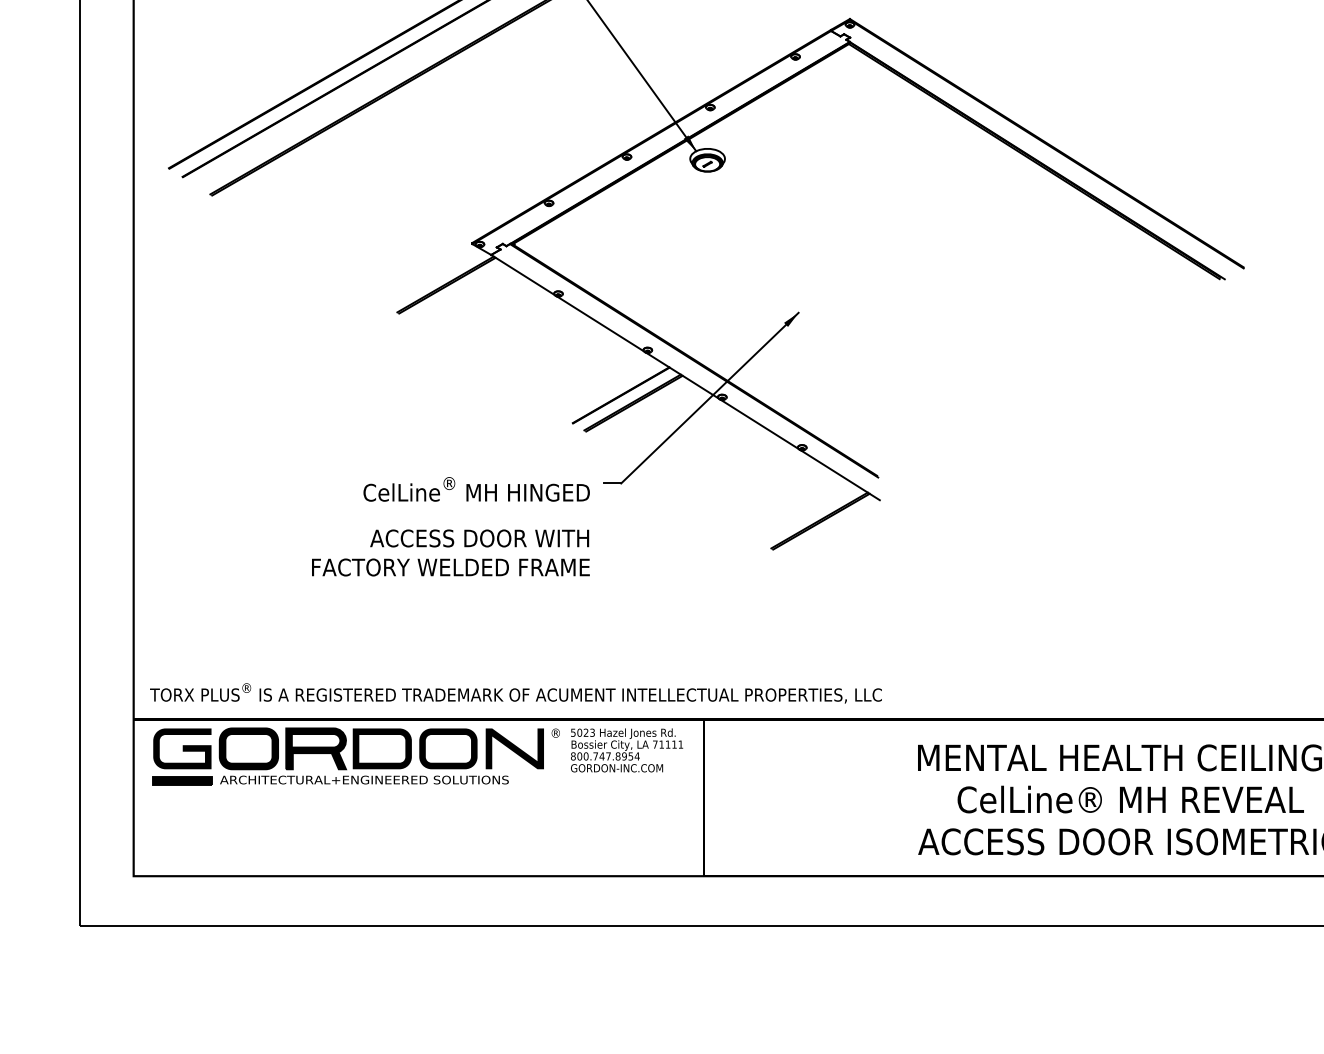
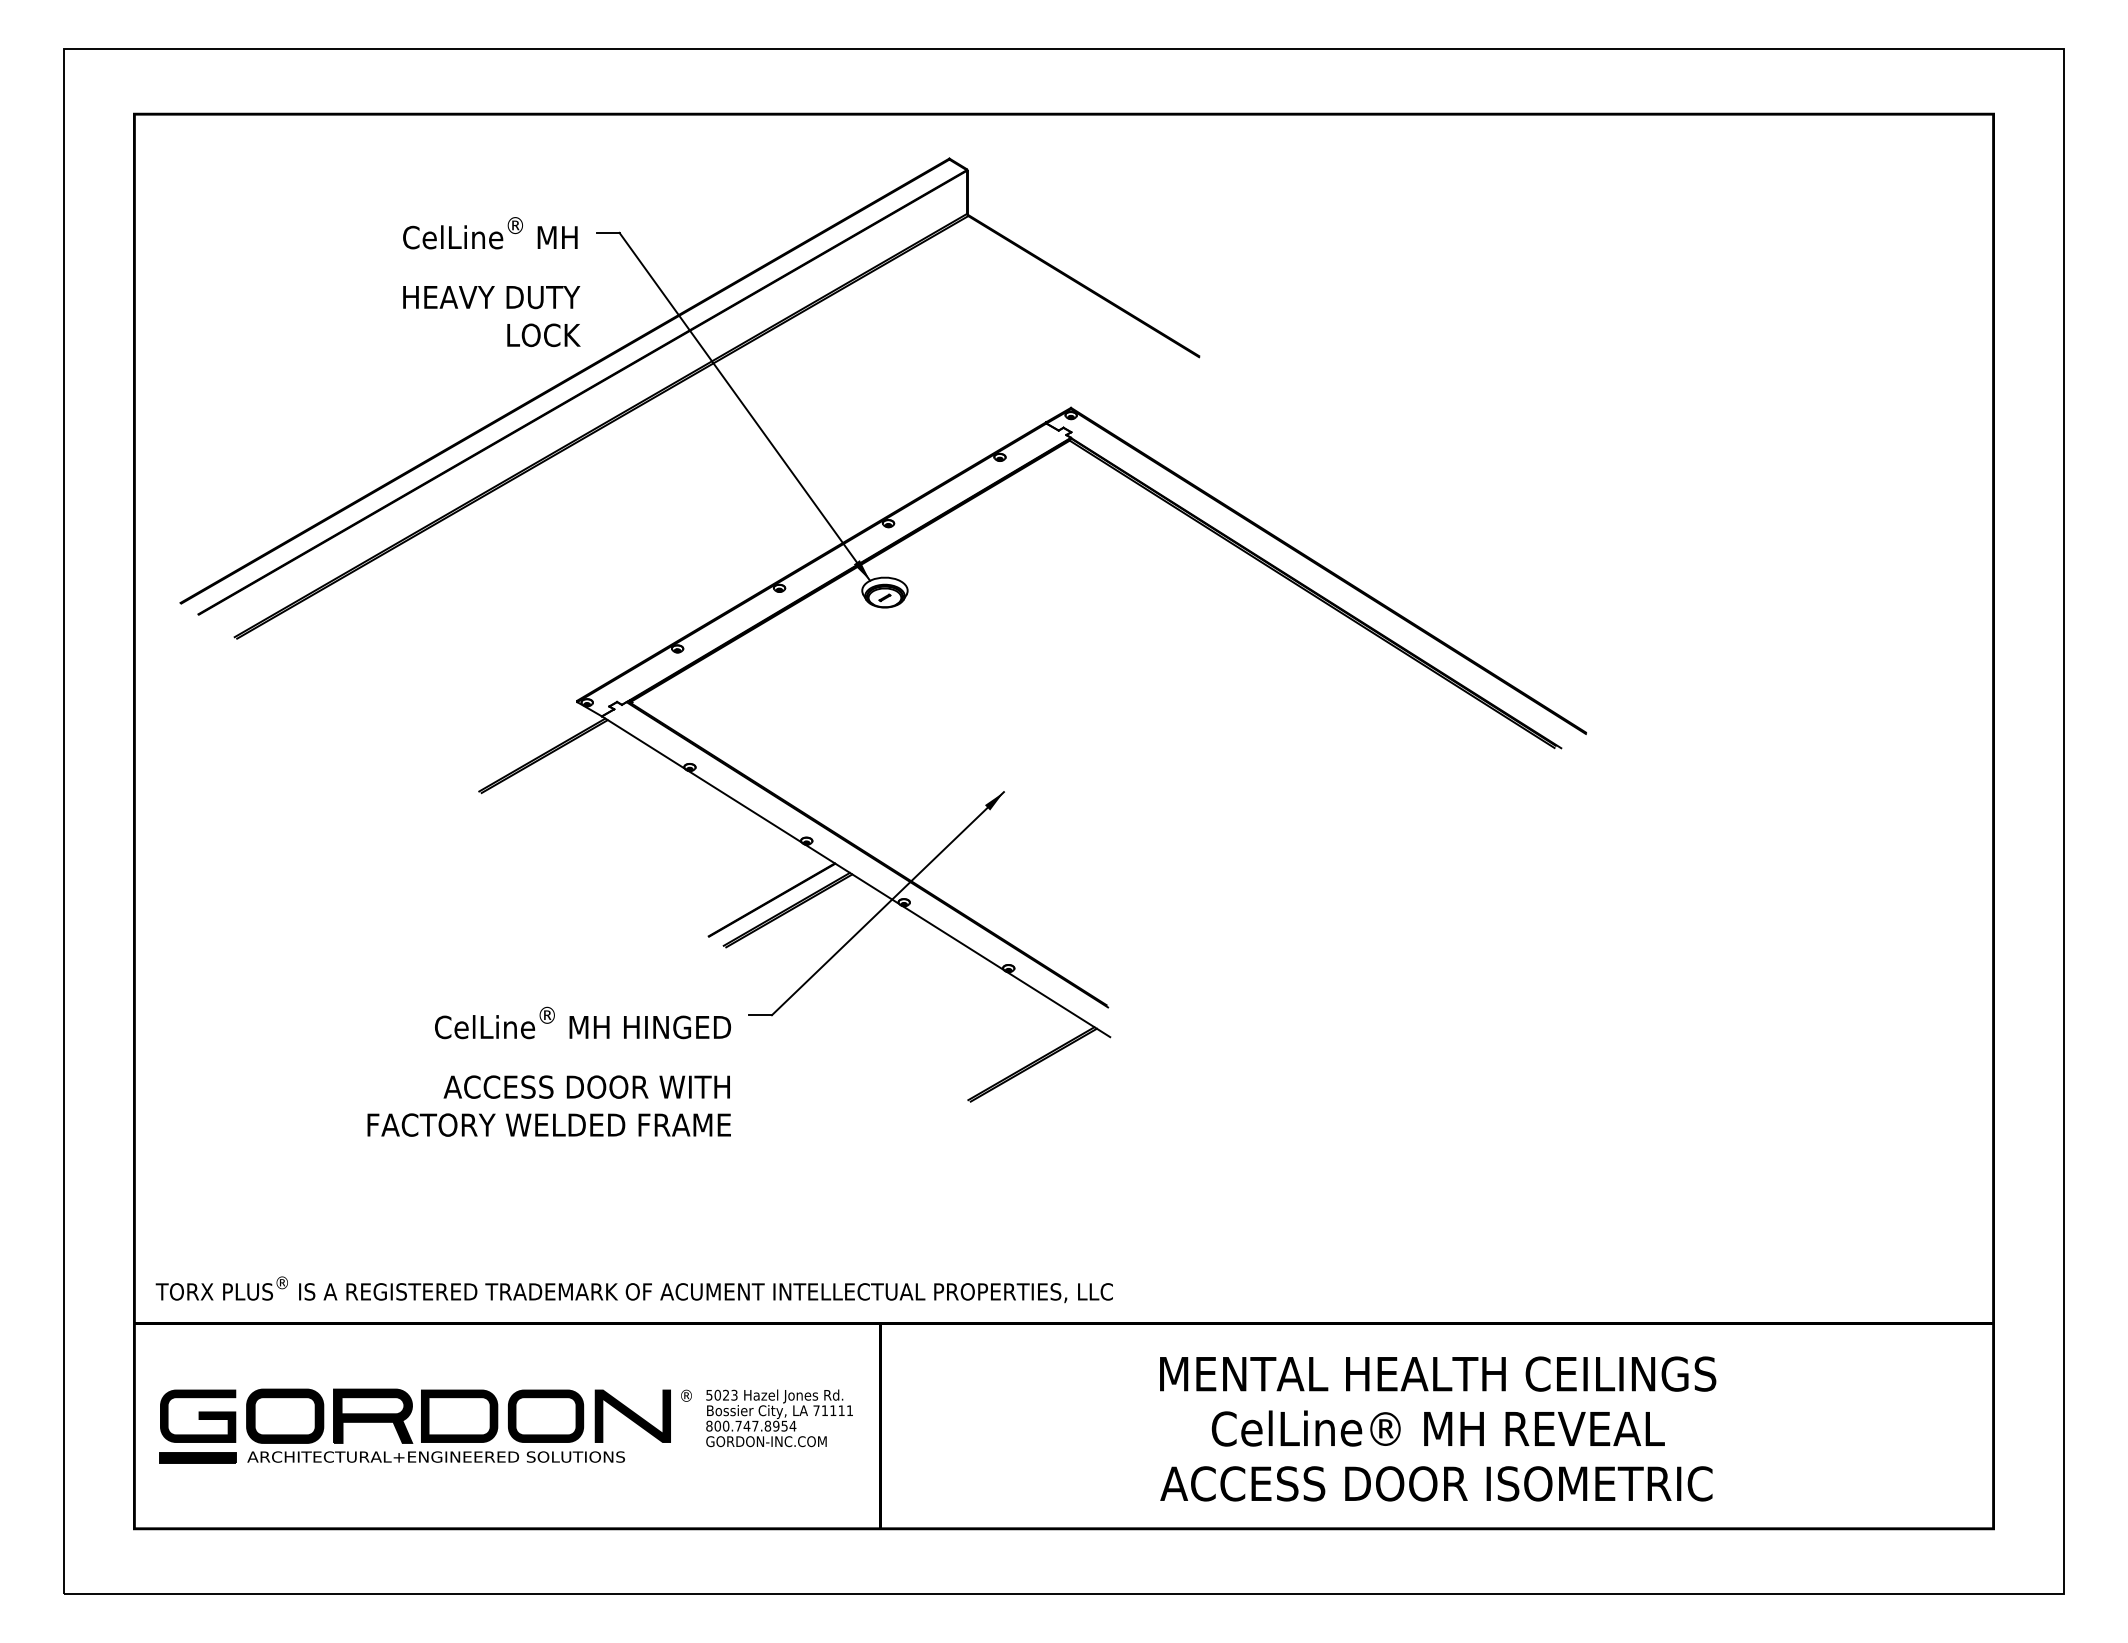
part: (417, 755) -> (505, 1425), moved

